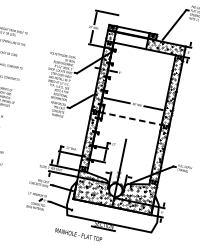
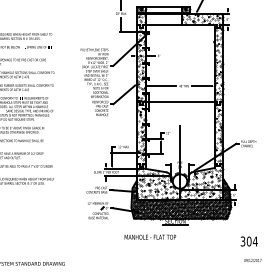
line: (130, 118) -> (180, 102), dashed -> solid
hatch: (113, 205) -> (180, 198), added

